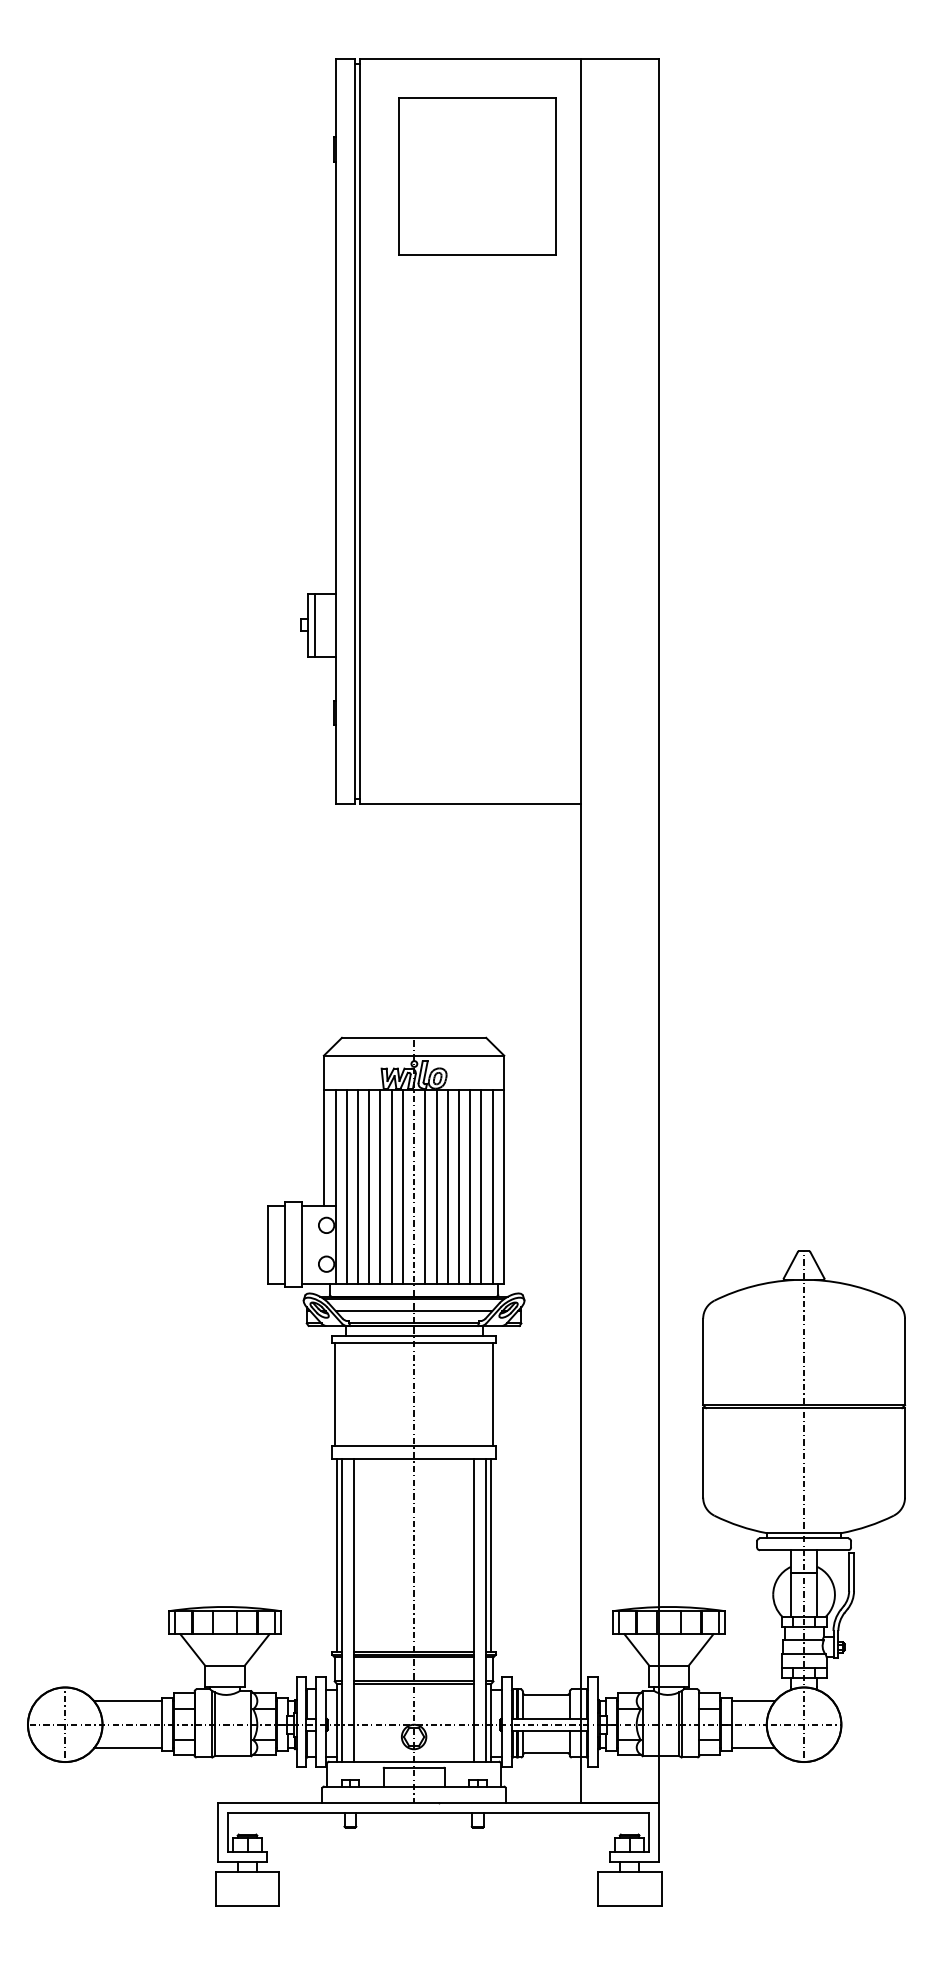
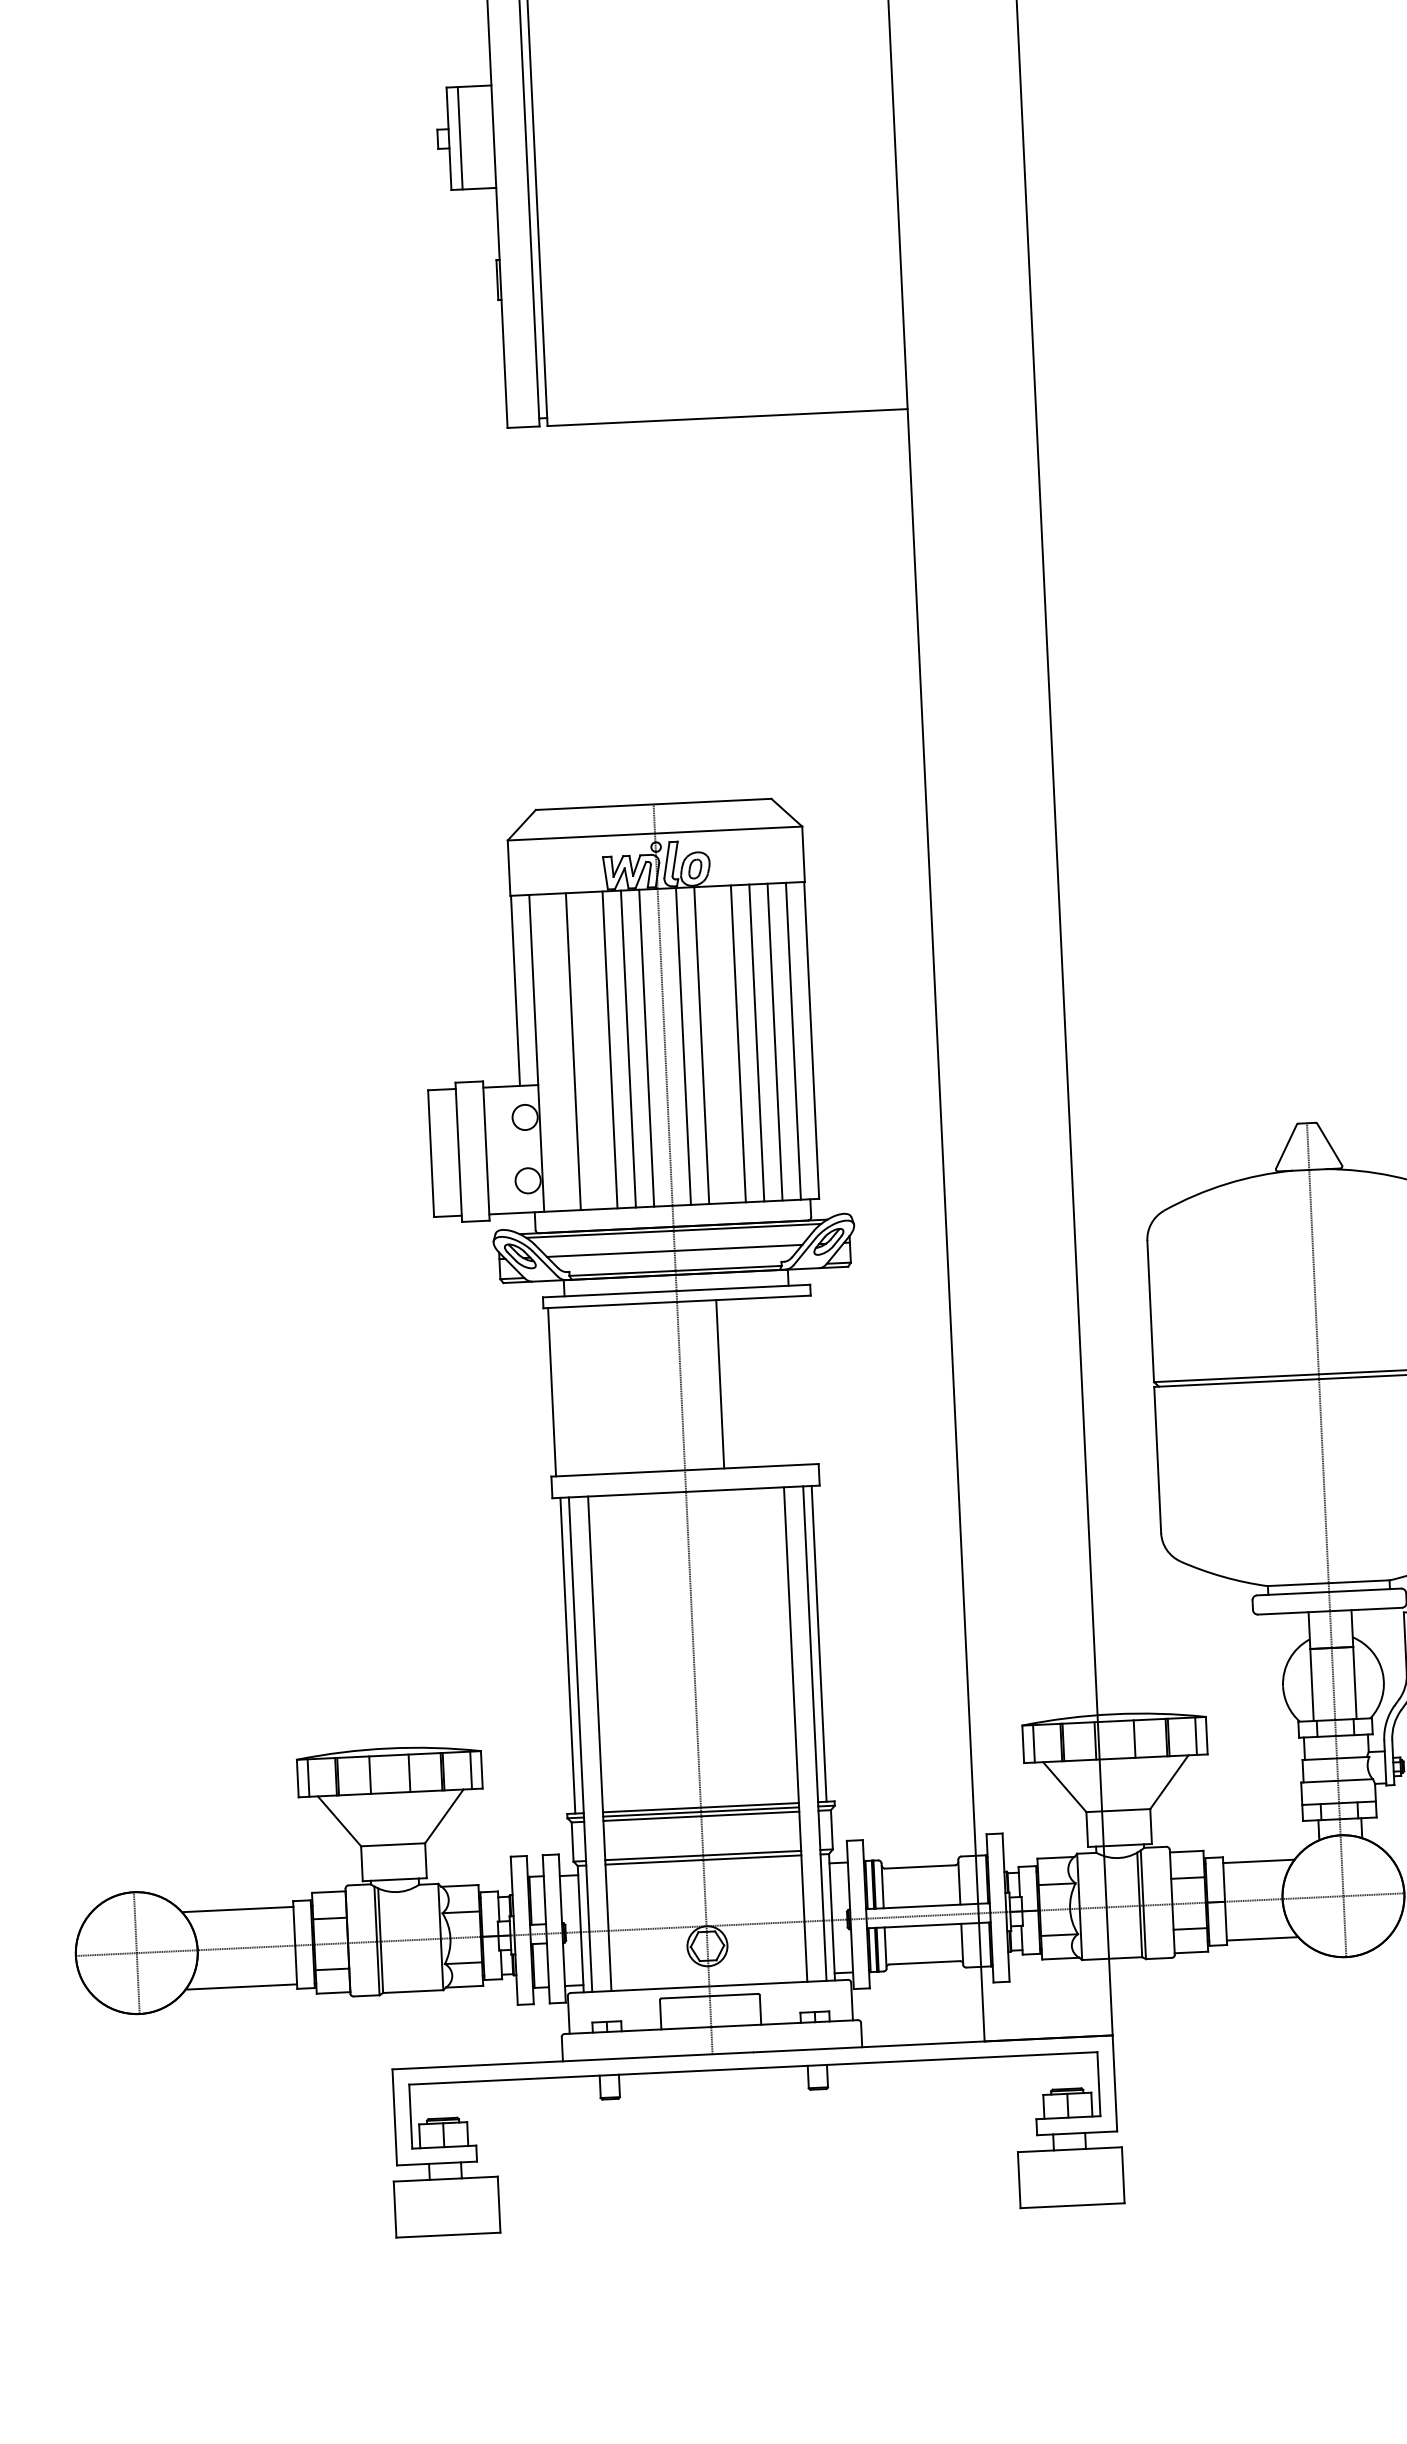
line: (346, 1186) -> (554, 1052), removed
line: (369, 1186) -> (592, 1050), removed
line: (447, 1186) -> (719, 1044), removed
line: (493, 1393) -> (720, 1383), moved

